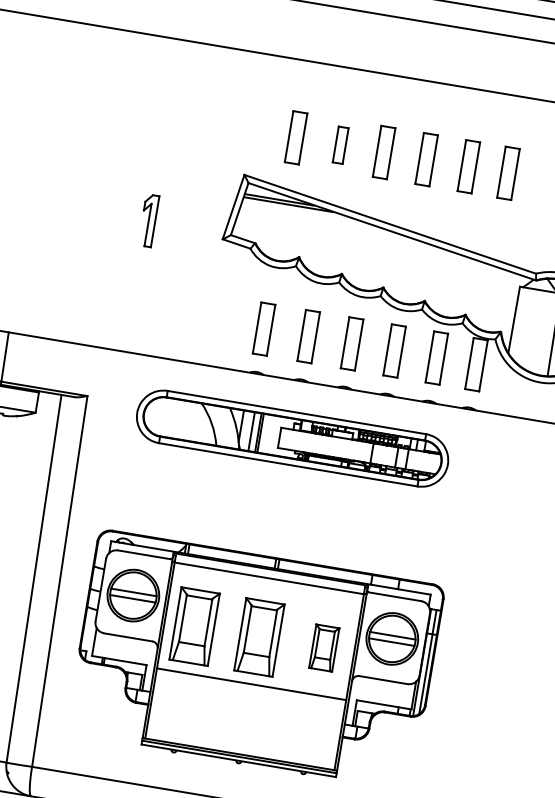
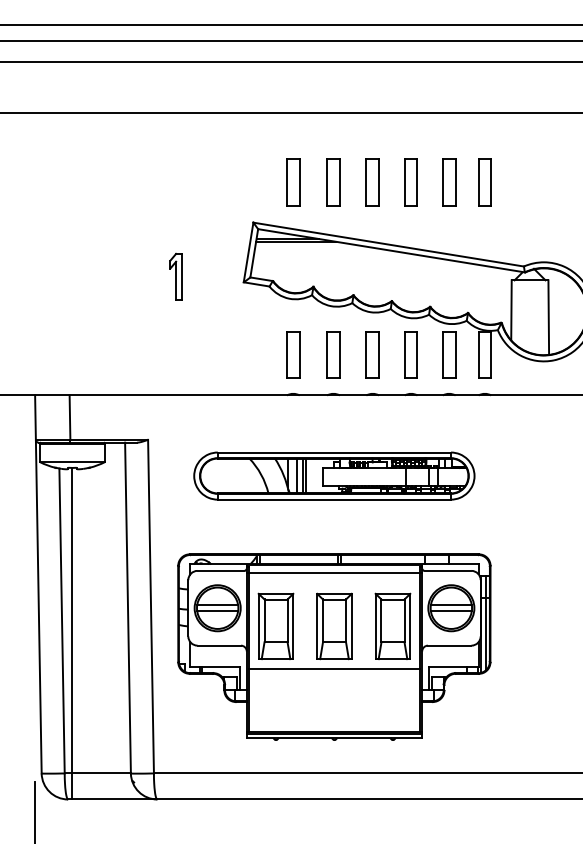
part: (340, 145) -> (333, 182), size x1.43
part: (292, 438) -> (334, 475), moved
part: (323, 647) -> (392, 625), size x1.67

